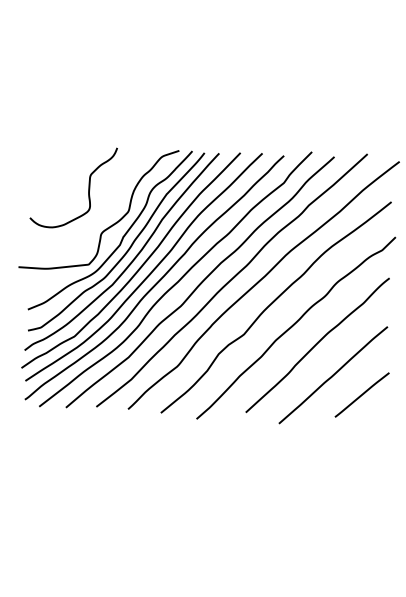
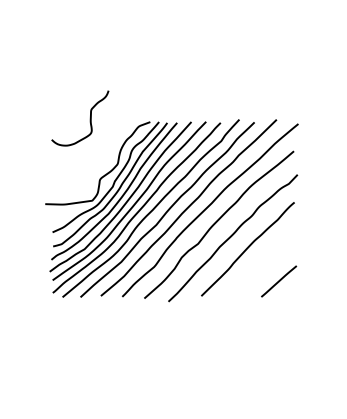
curve: (87, 188) -> (89, 118), moved
line: (332, 374) -> (258, 268), removed

